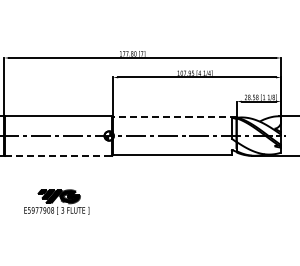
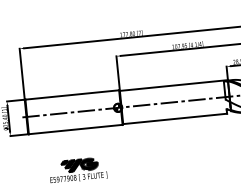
line: (174, 117) -> (173, 85), dashed -> solid
line: (58, 155) -> (75, 129), dashed -> solid

